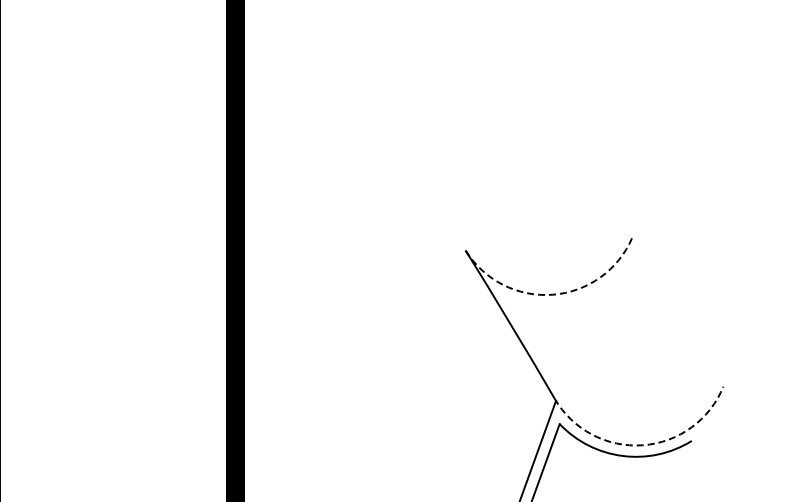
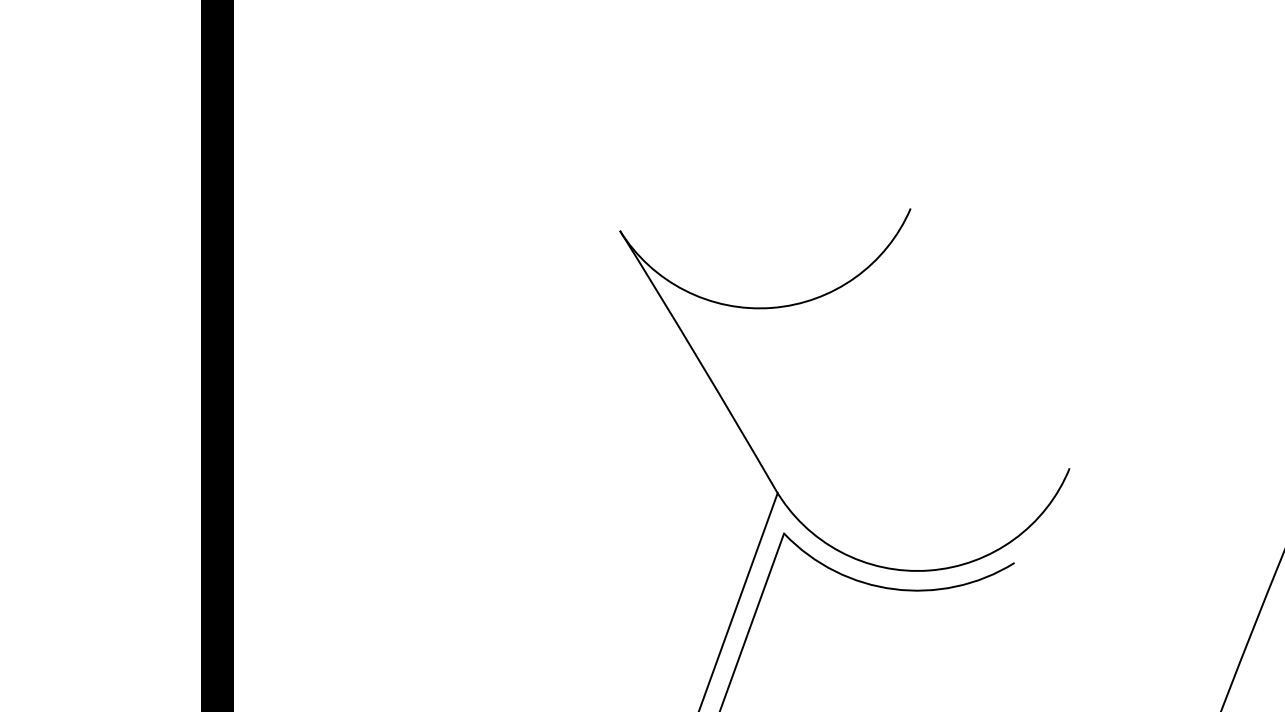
arc: (552, 294) -> (771, 307), dashed -> solid
arc: (642, 445) -> (928, 570), dashed -> solid

